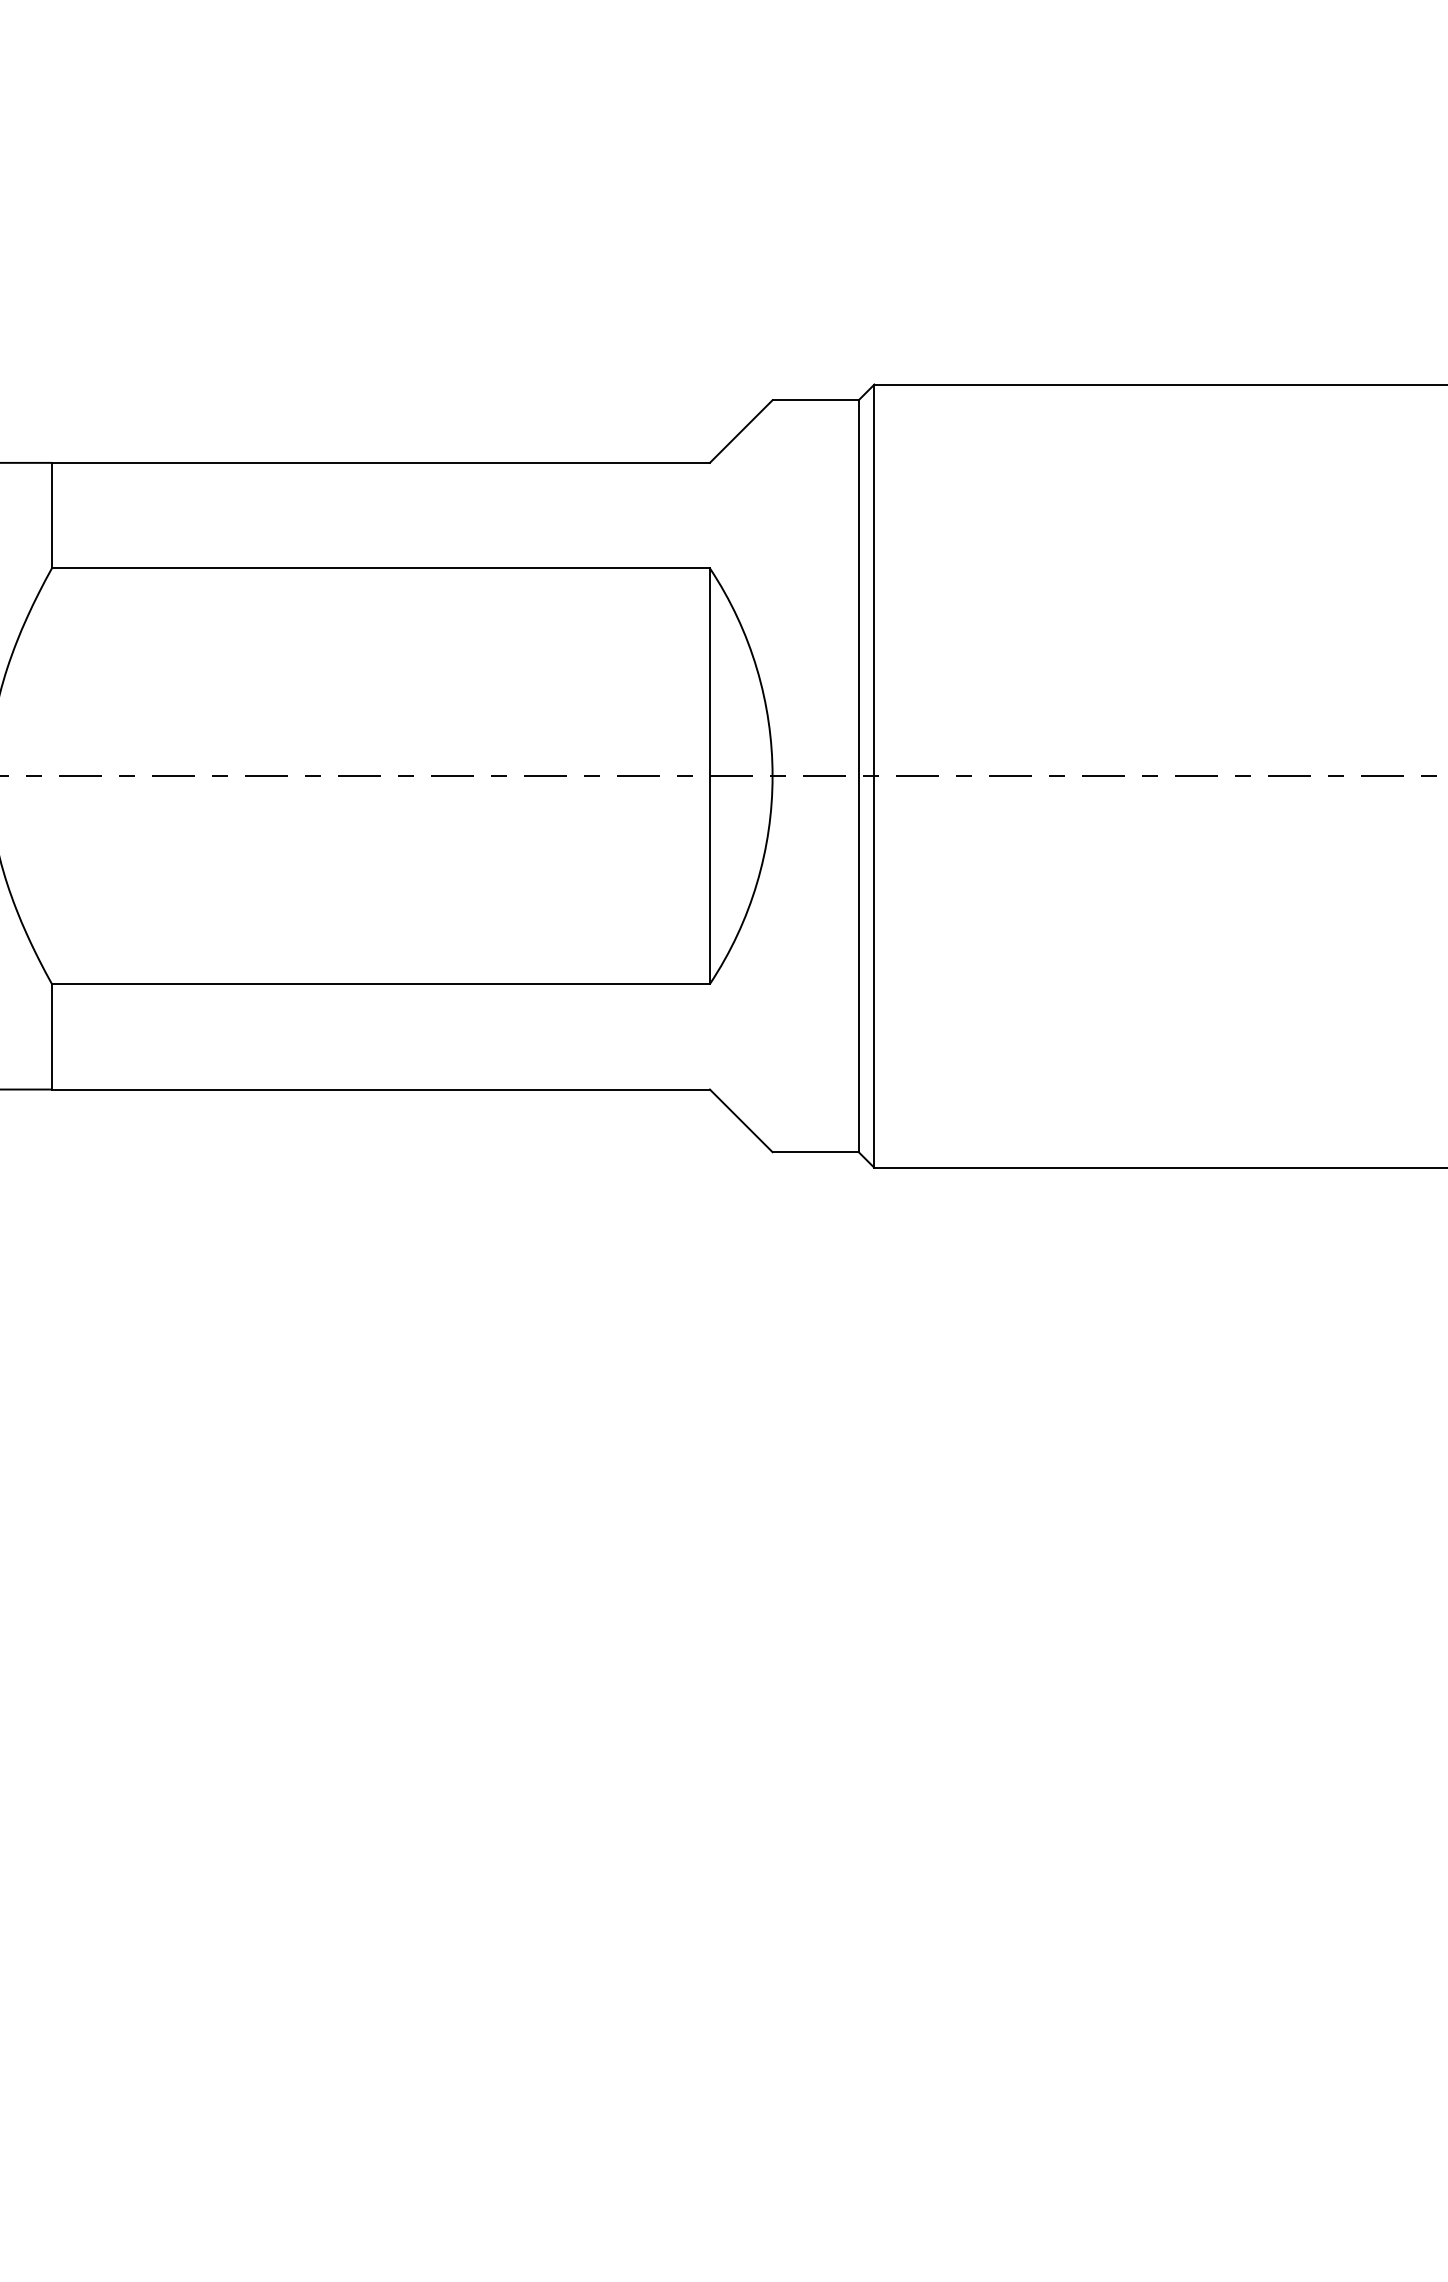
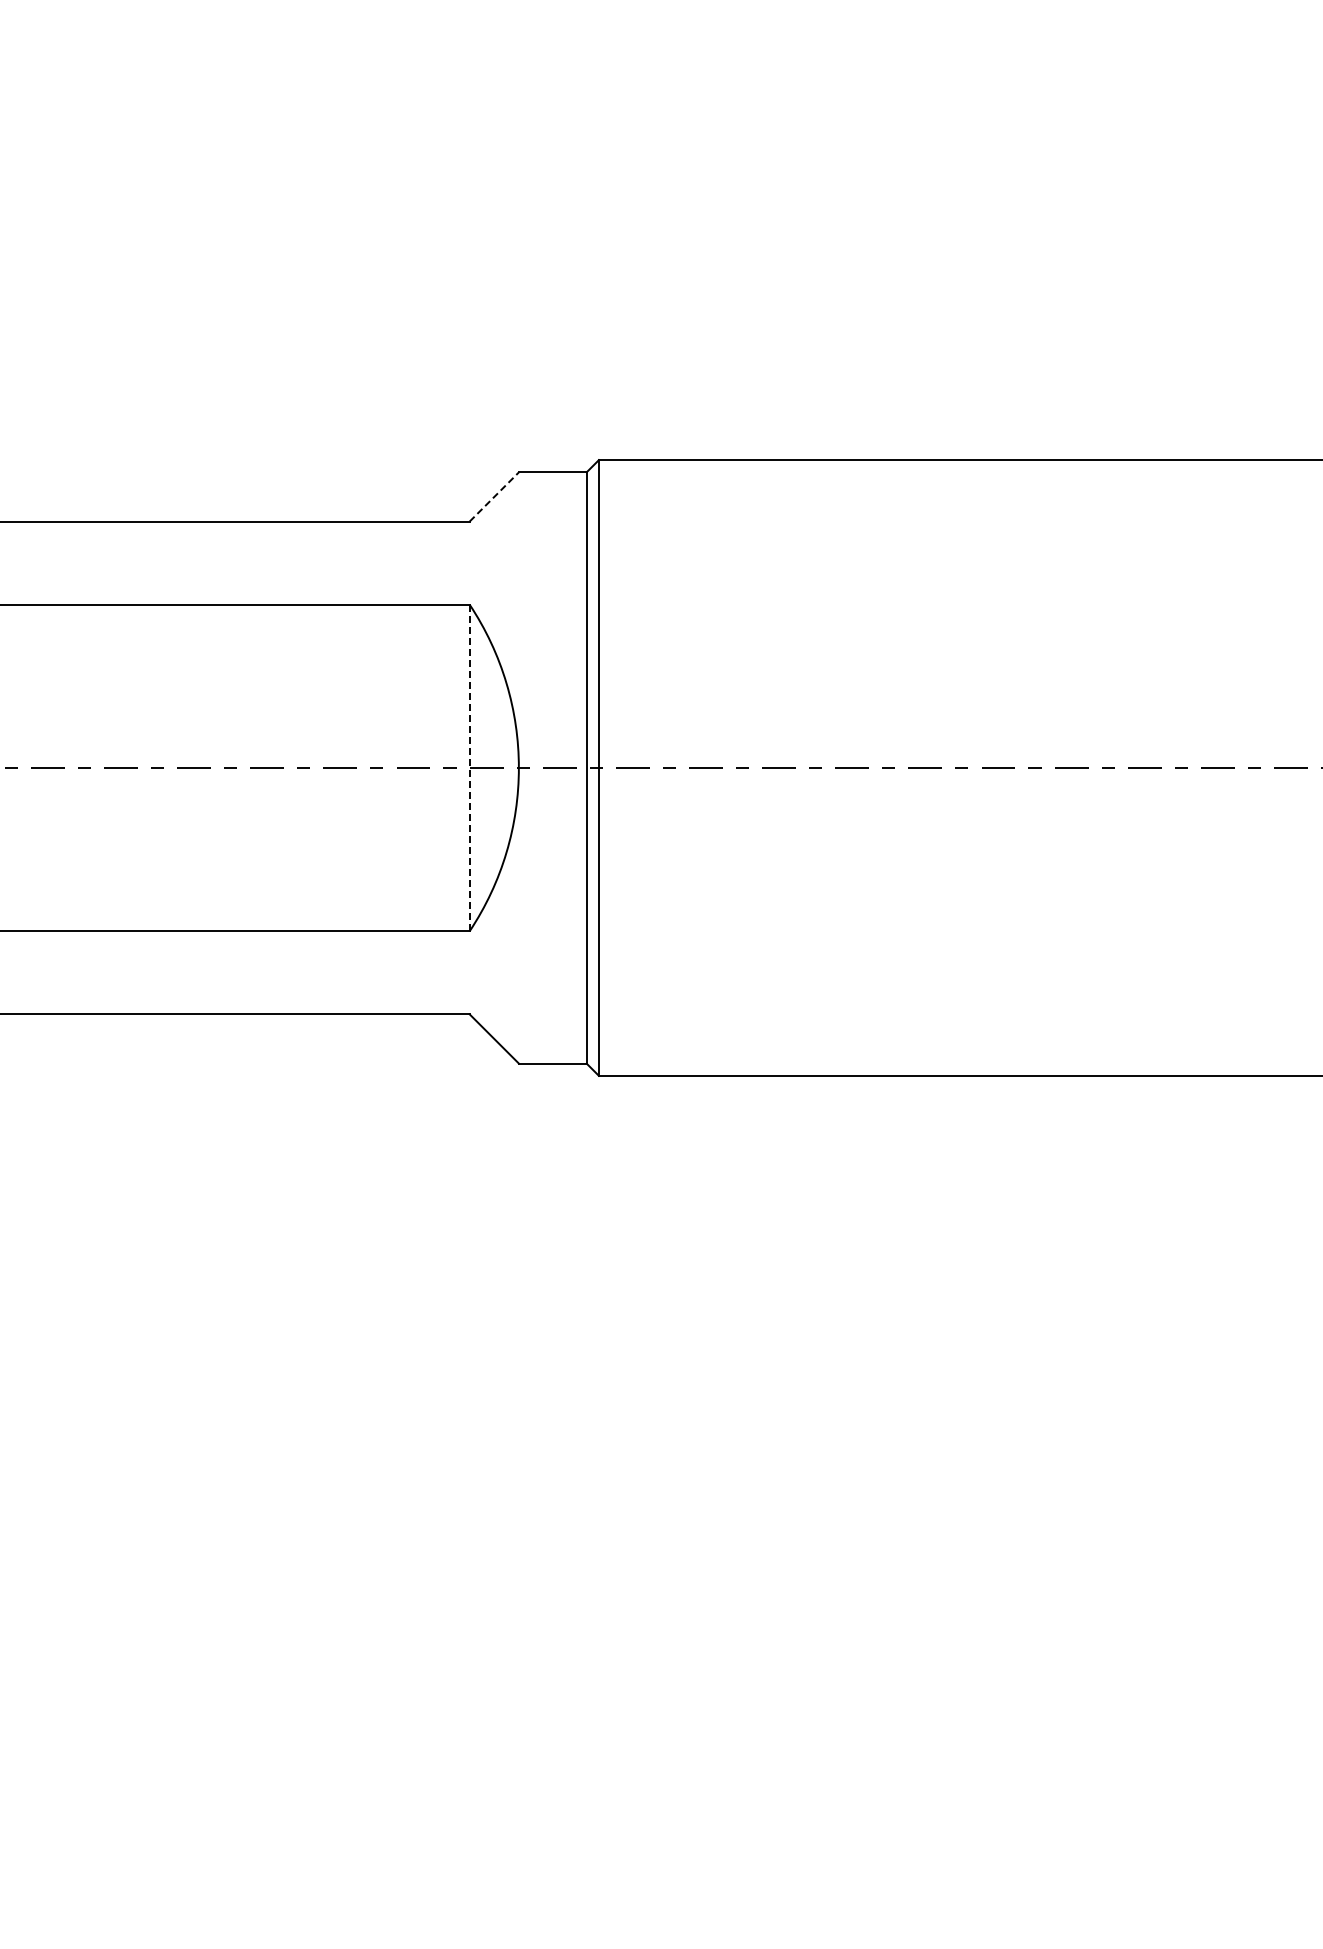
line: (741, 432) -> (494, 497), solid -> dashed
line: (709, 776) -> (469, 768), solid -> dashed

